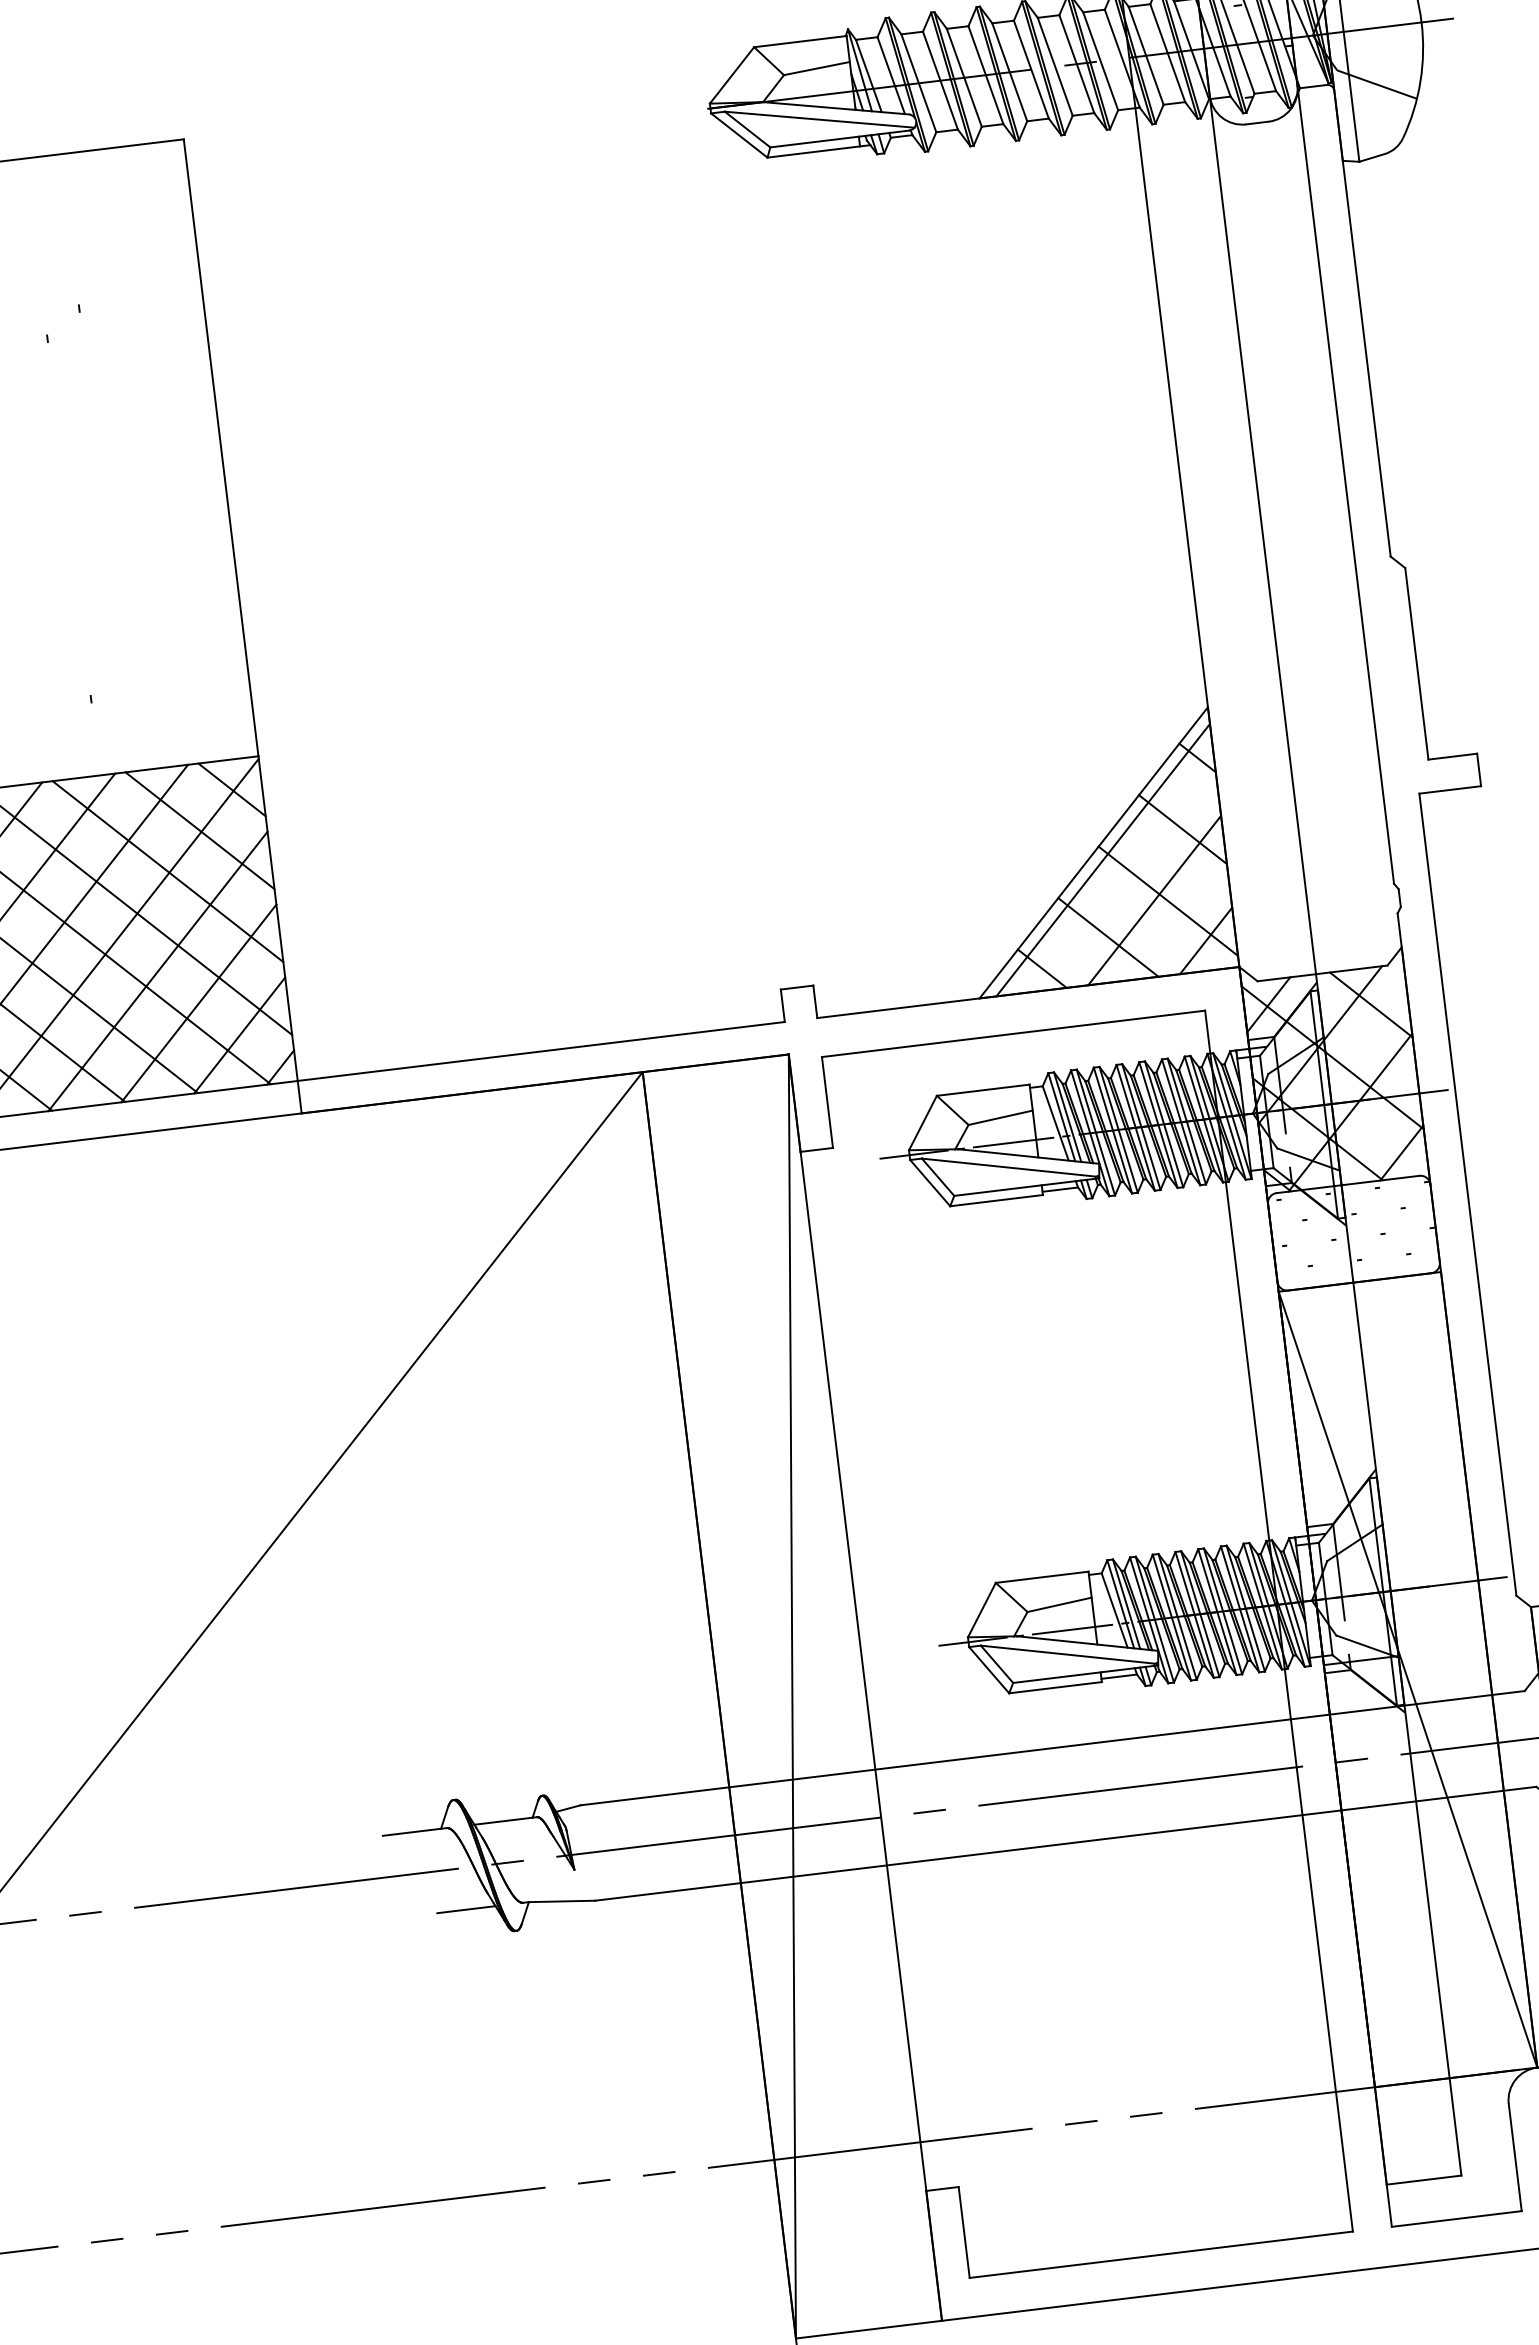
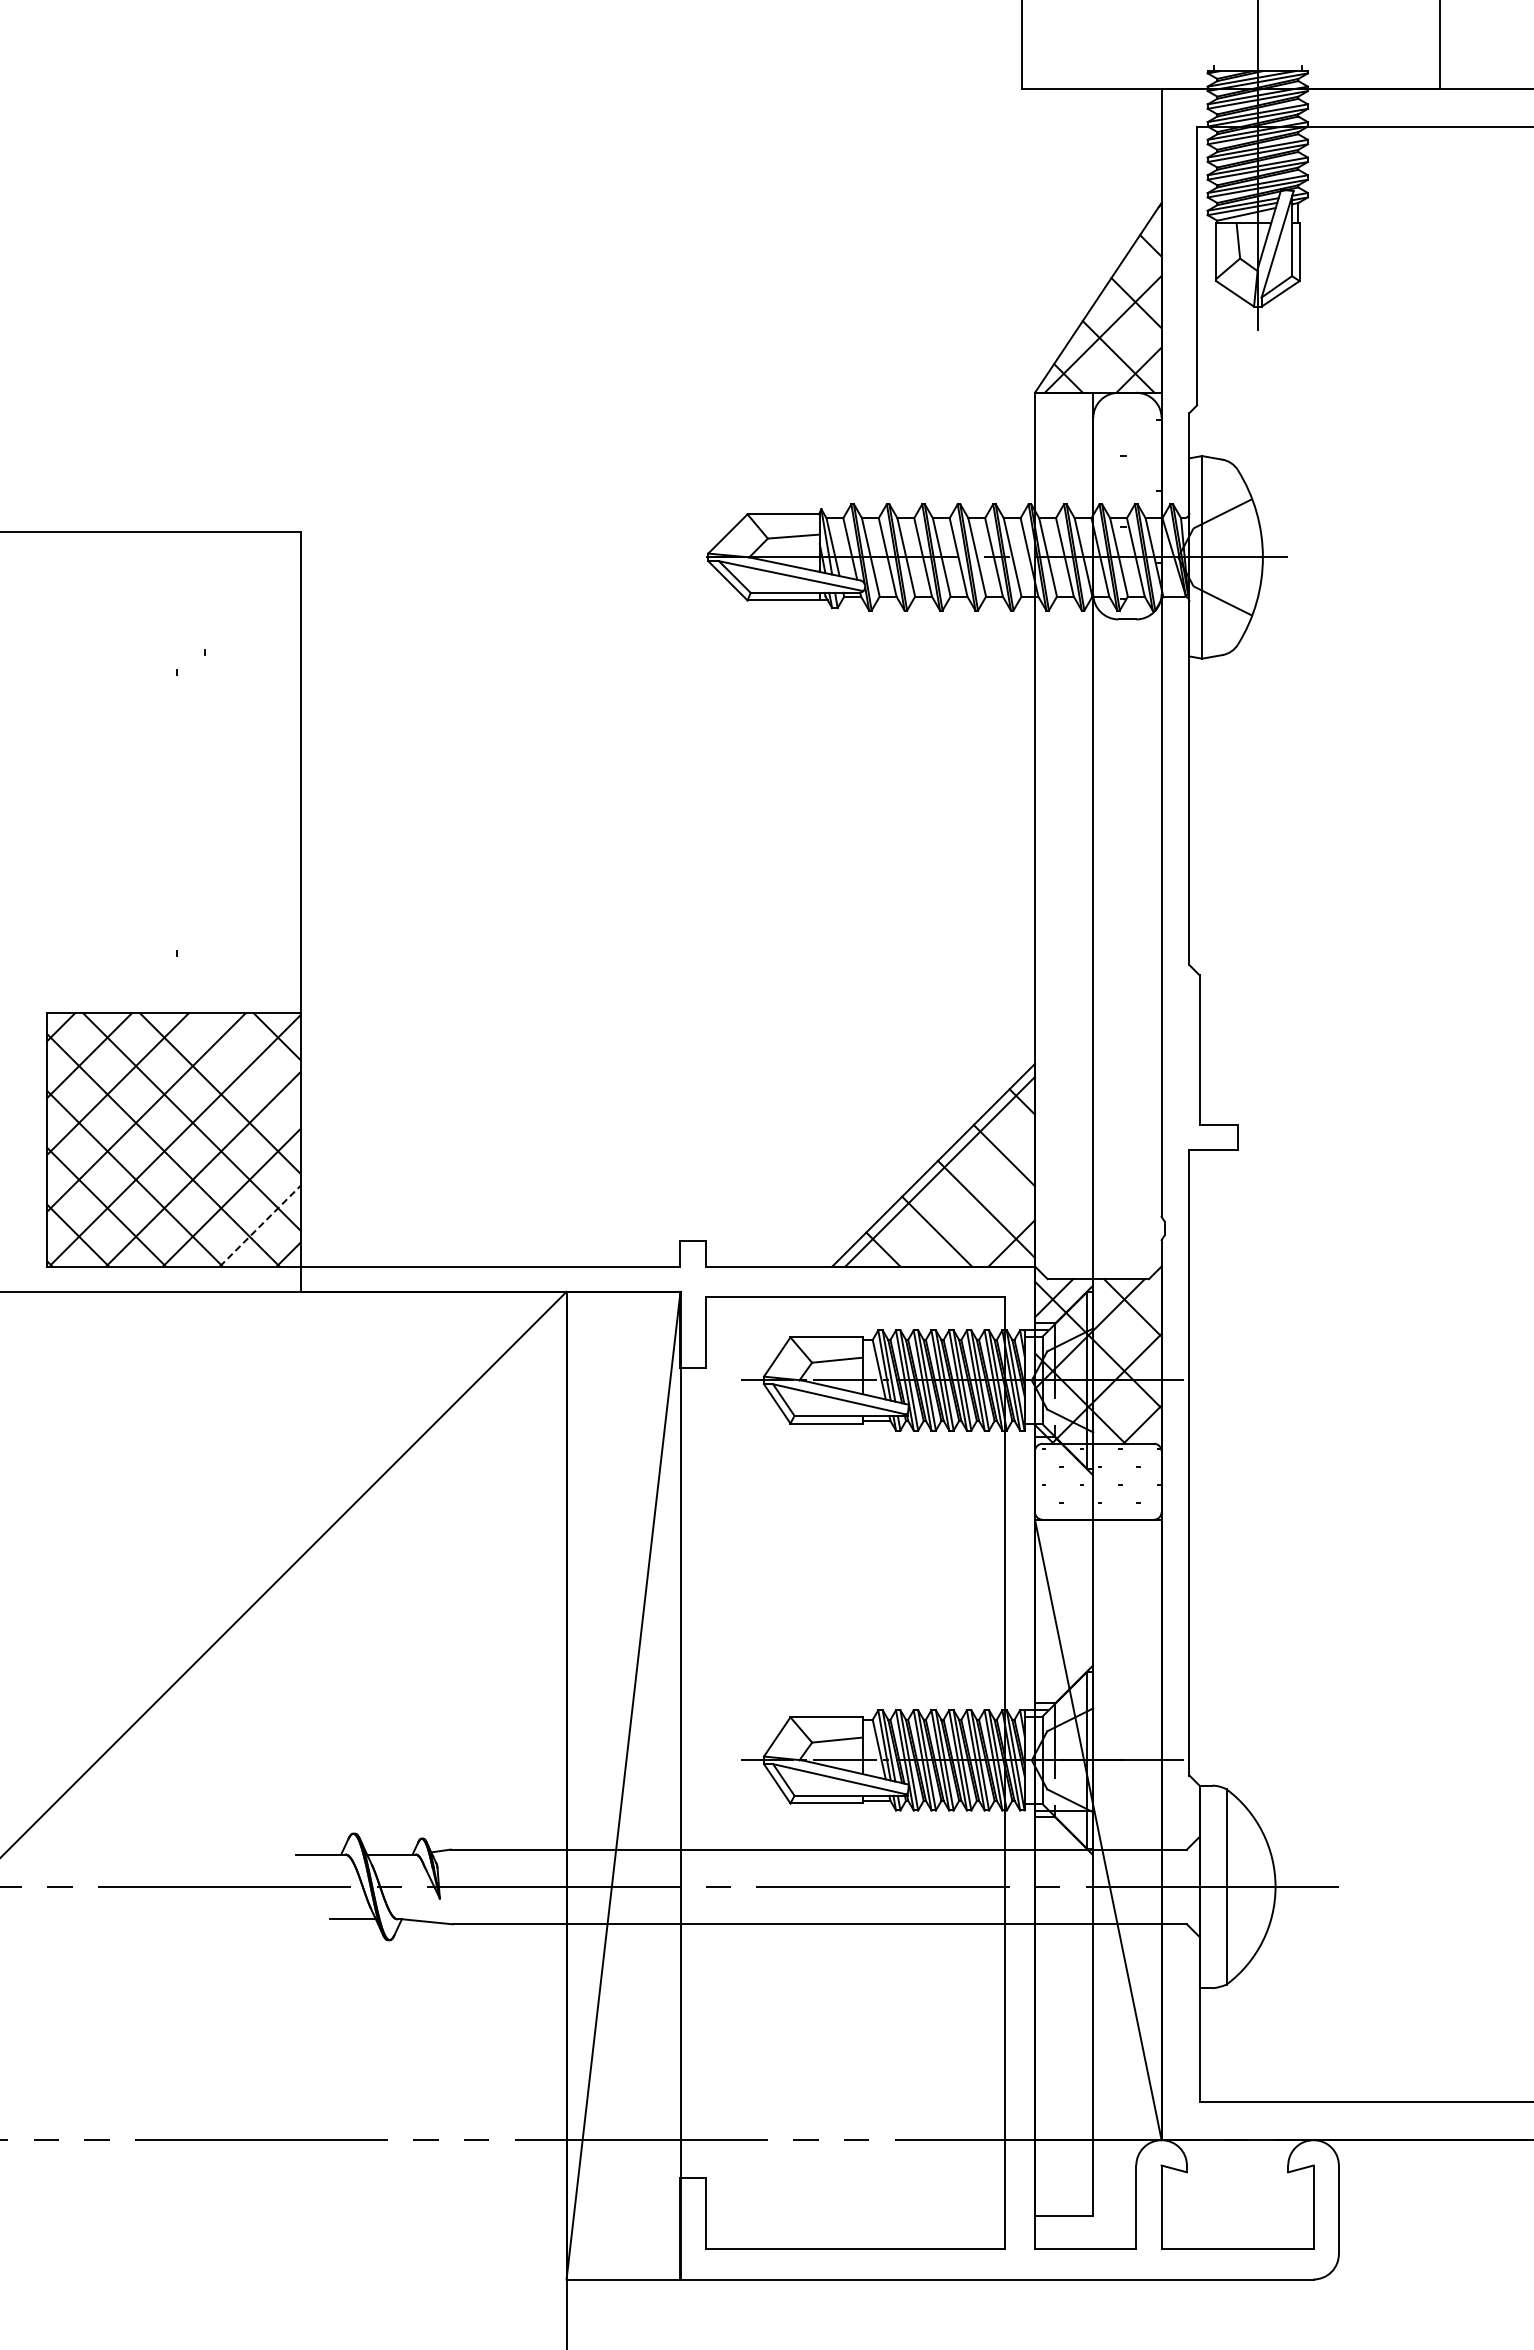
line: (199, 830) -> (248, 1064), removed
line: (1155, 900) -> (976, 1207), removed
line: (240, 1034) -> (260, 1225), solid -> dashed

